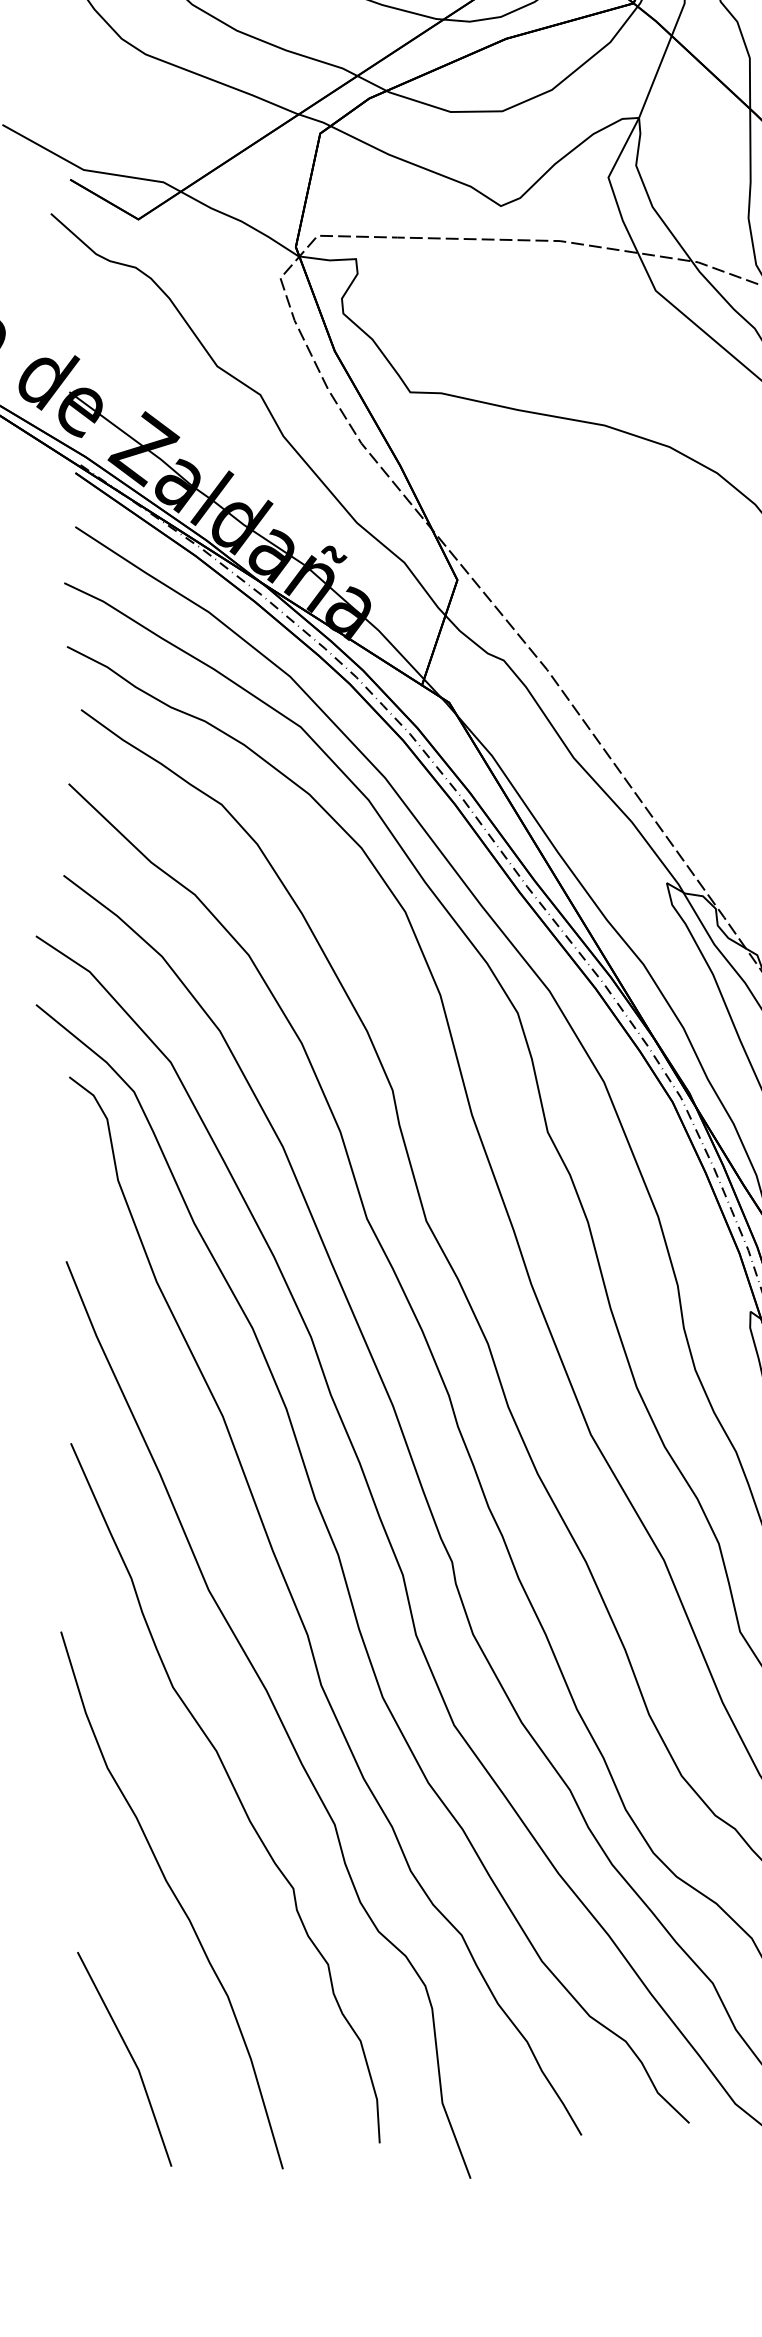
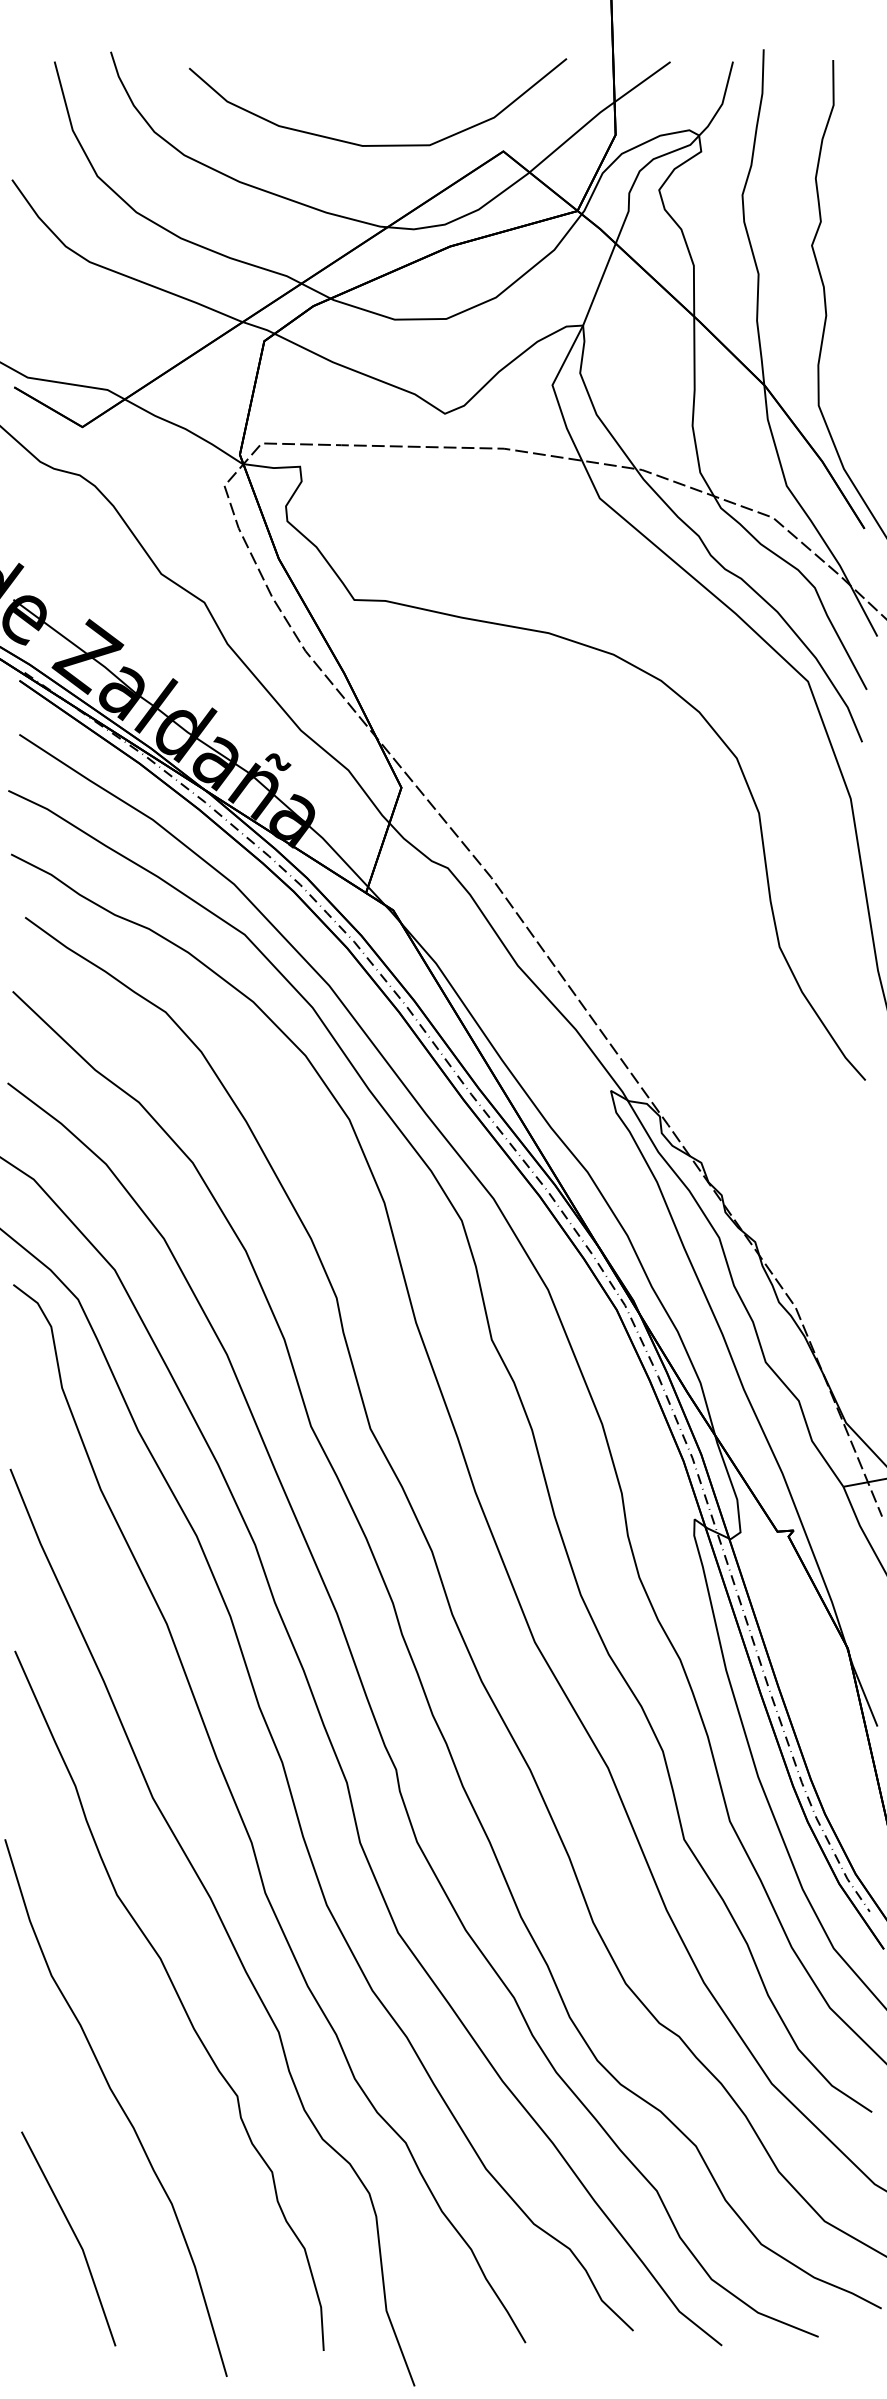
line: (130, 2056) -> (74, 2236), moved

